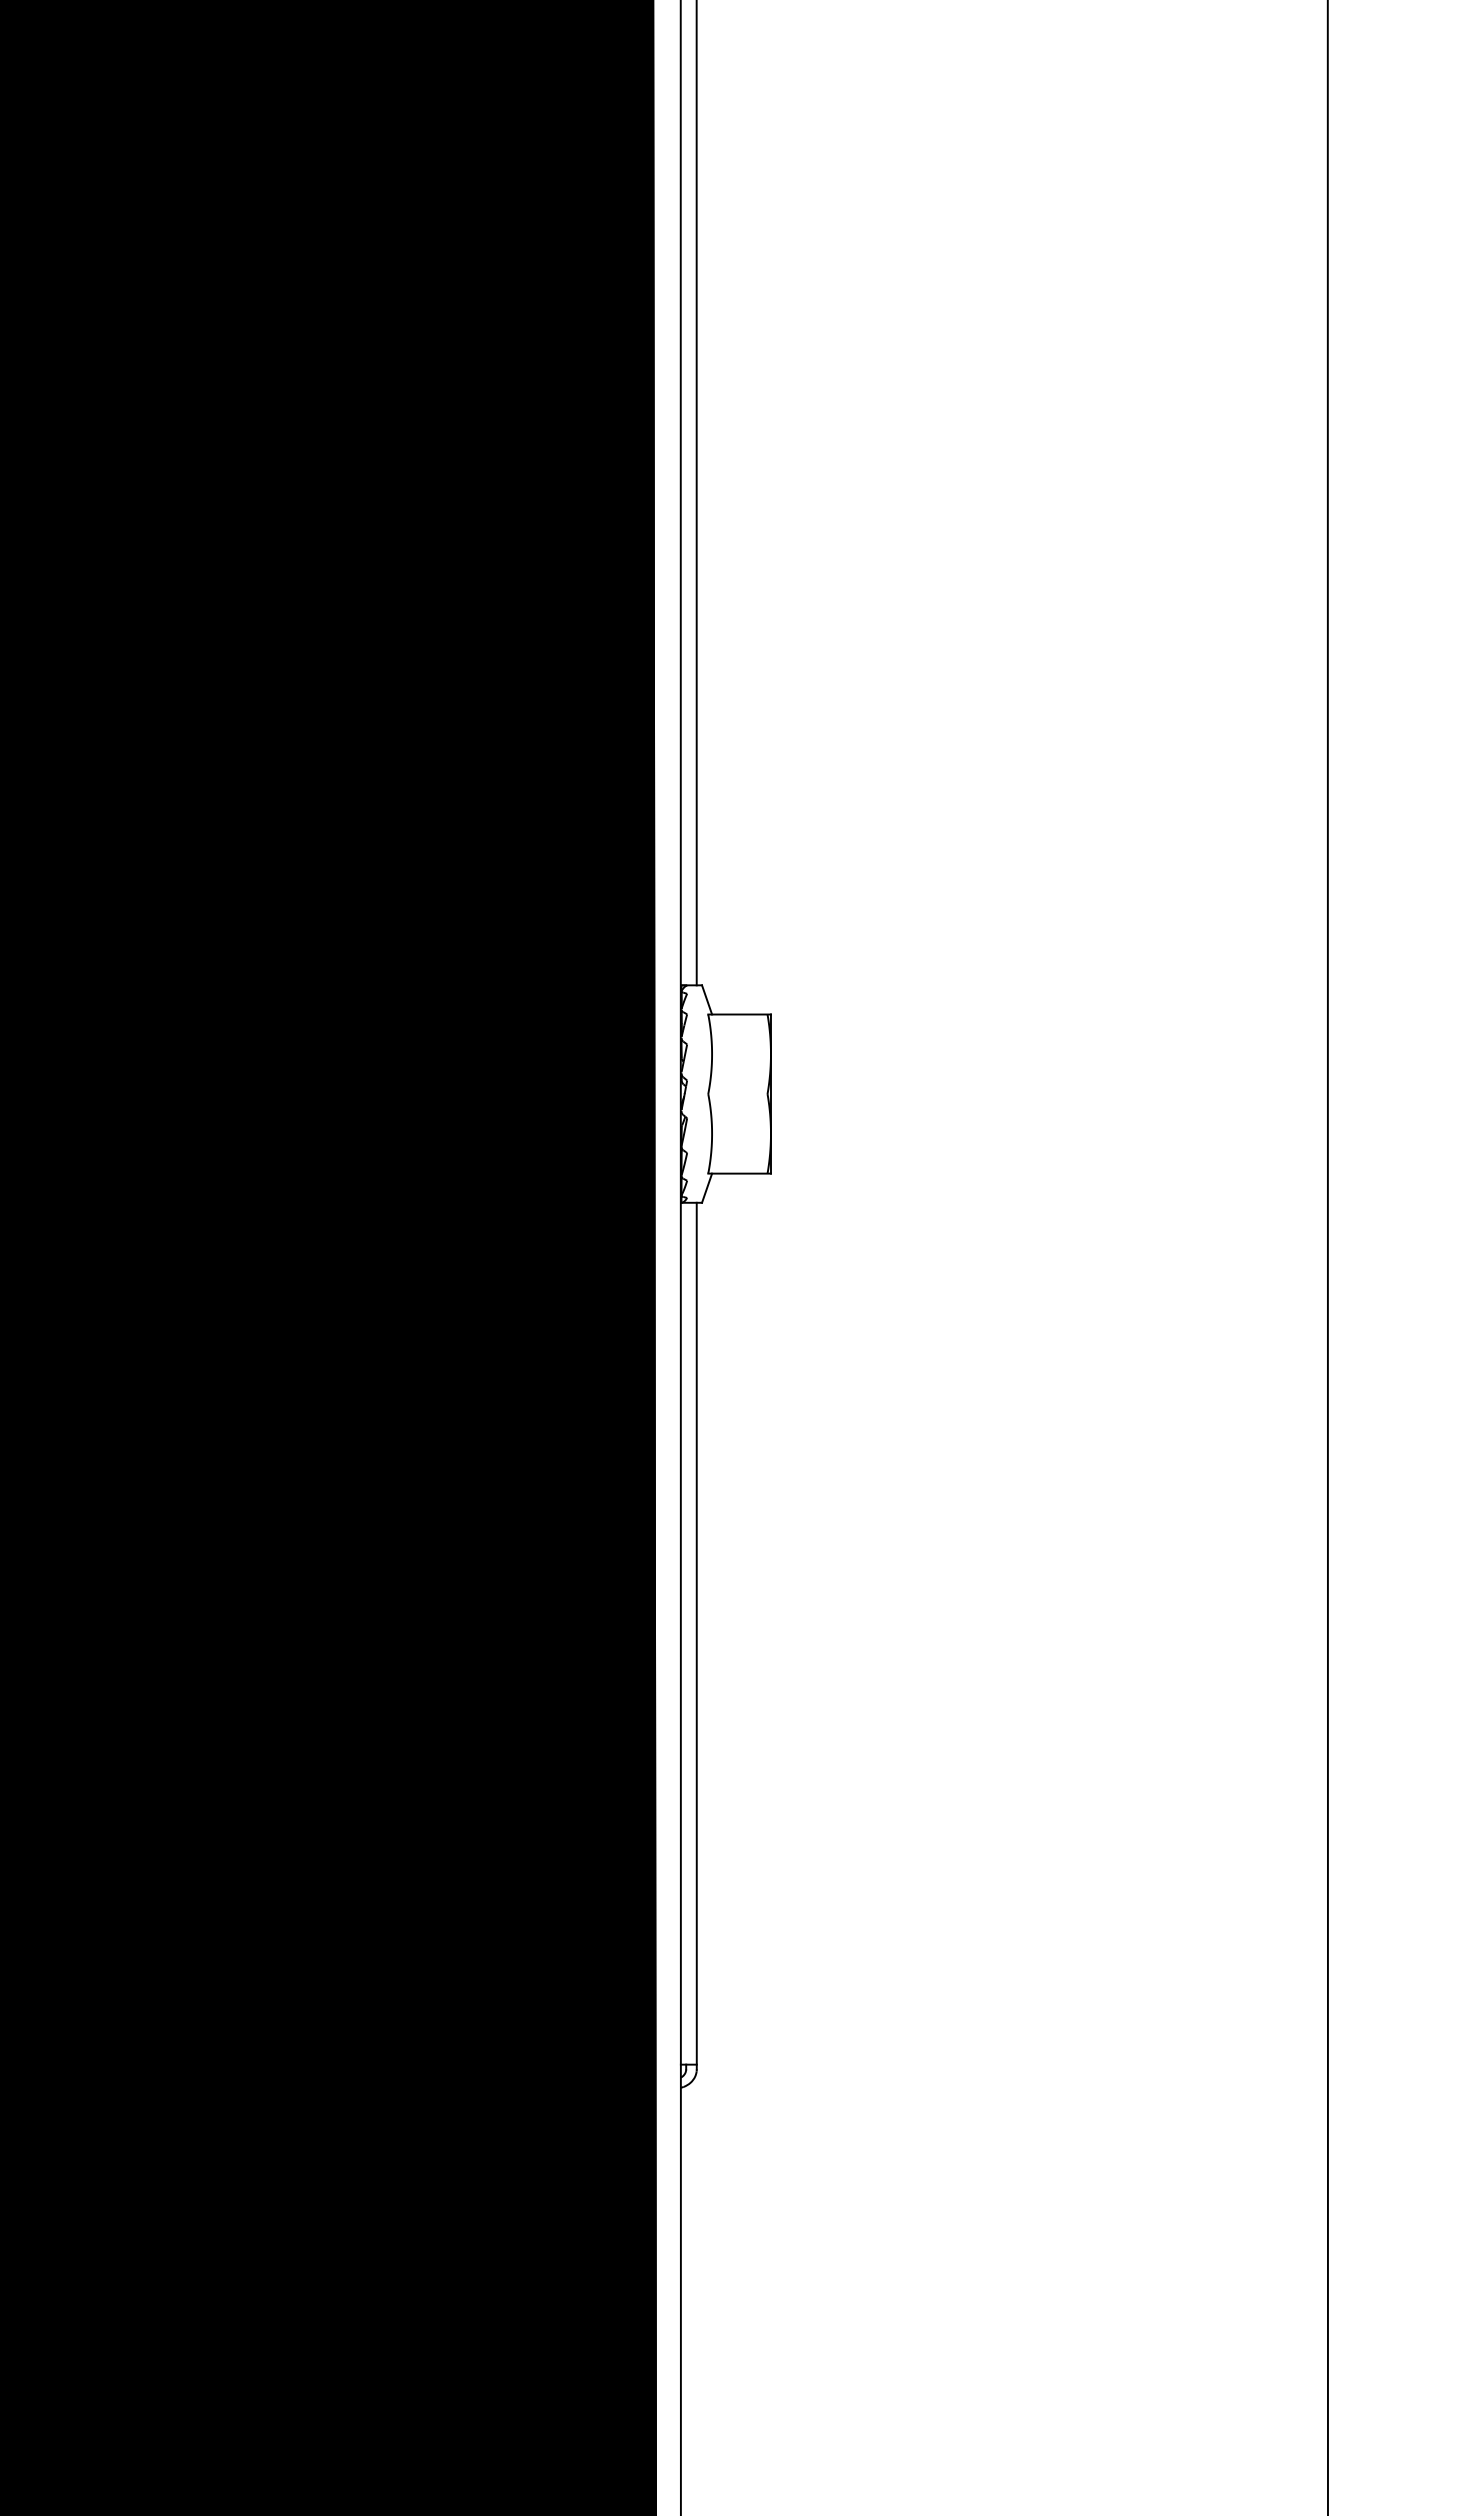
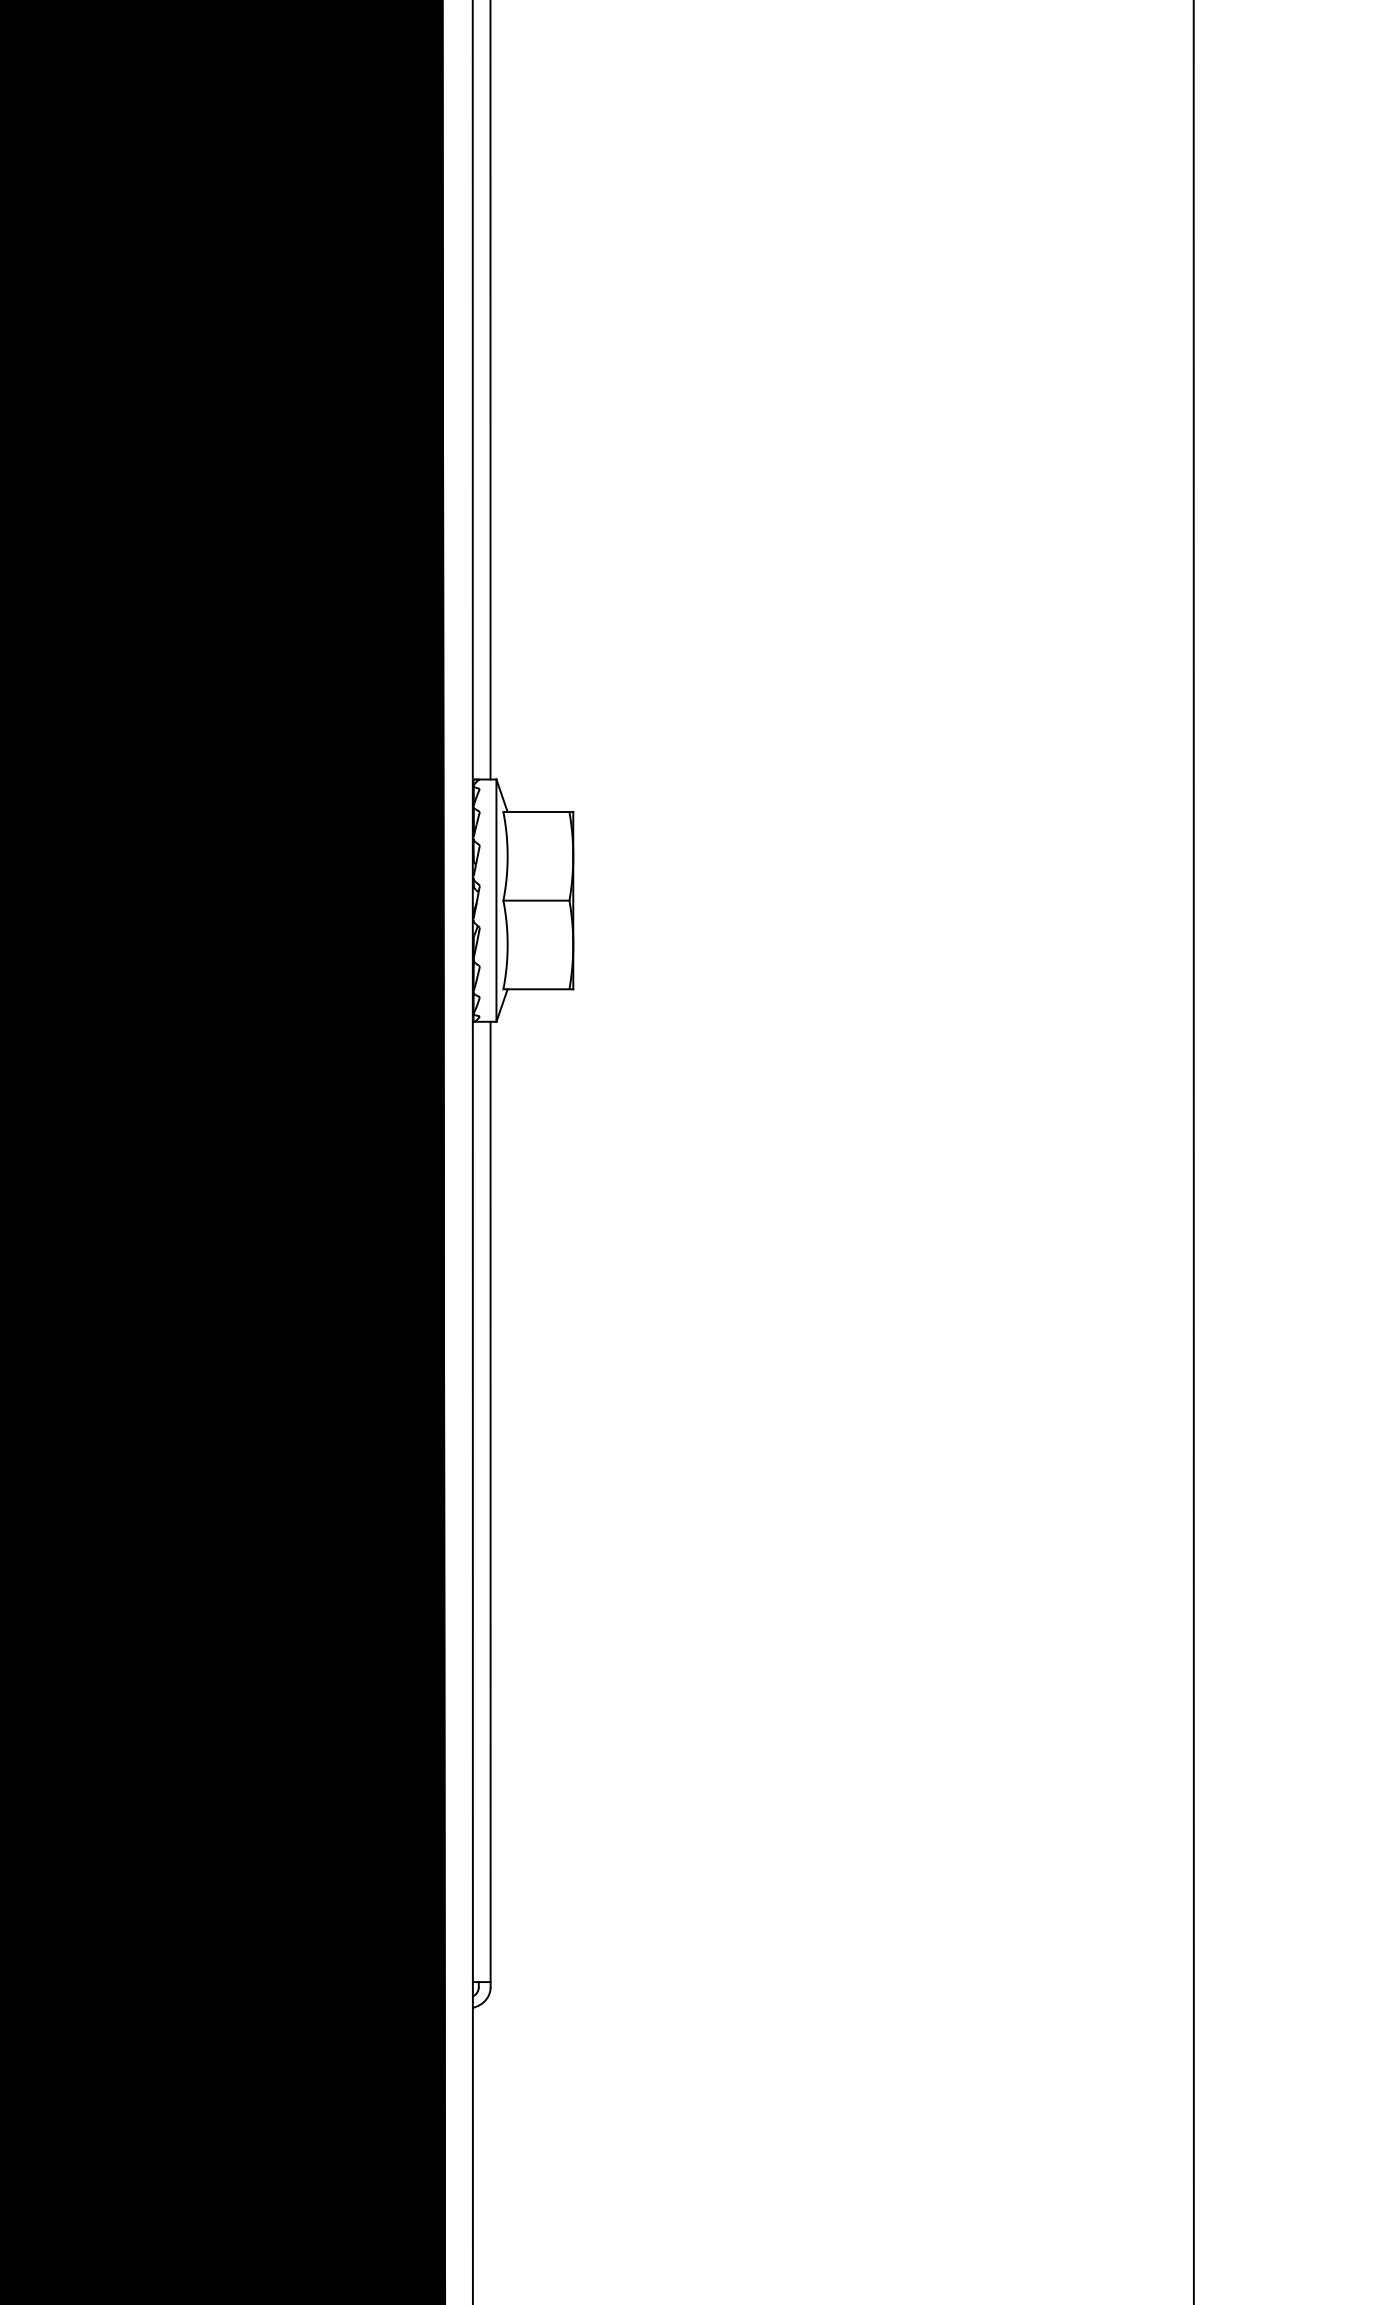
line: (702, 1093) -> (496, 900), added
line: (737, 1094) -> (535, 901), added

